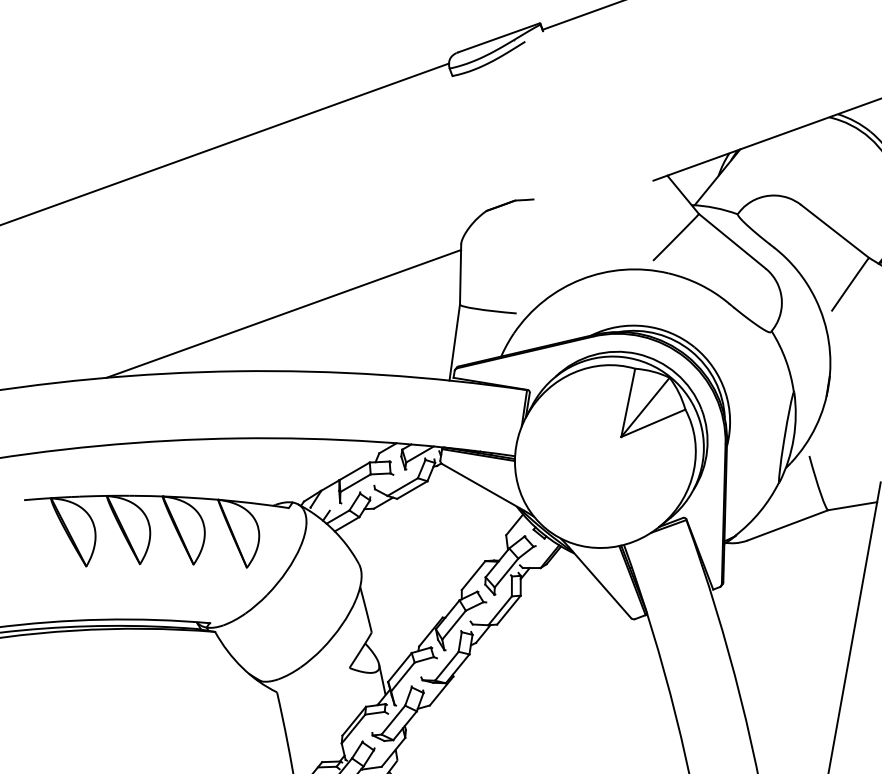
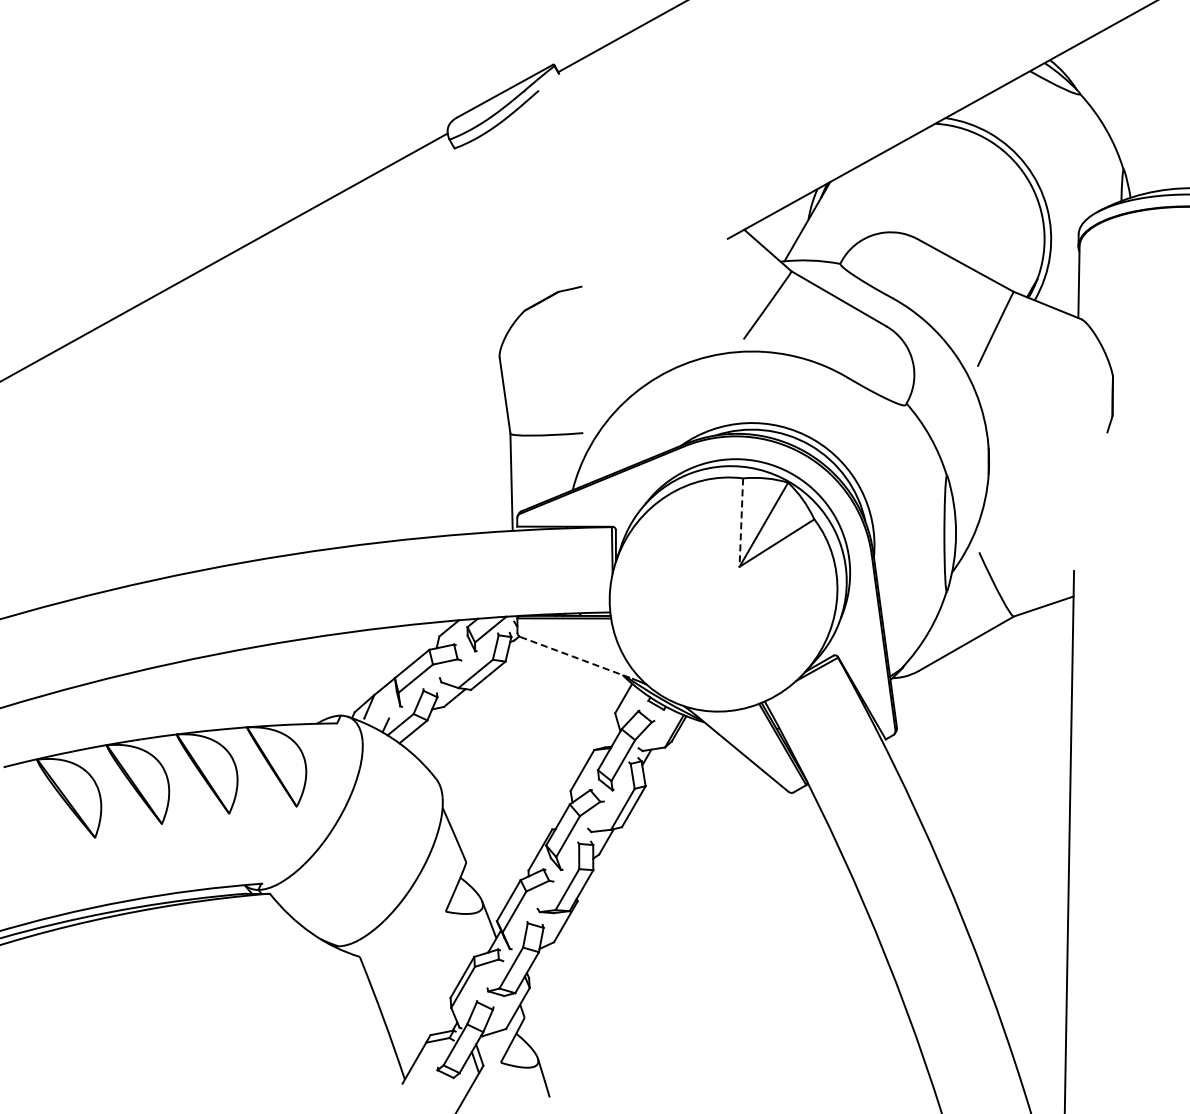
line: (283, 313) -> (291, 480), removed
line: (628, 403) -> (741, 523), solid -> dashed
line: (483, 486) -> (576, 657), solid -> dashed

